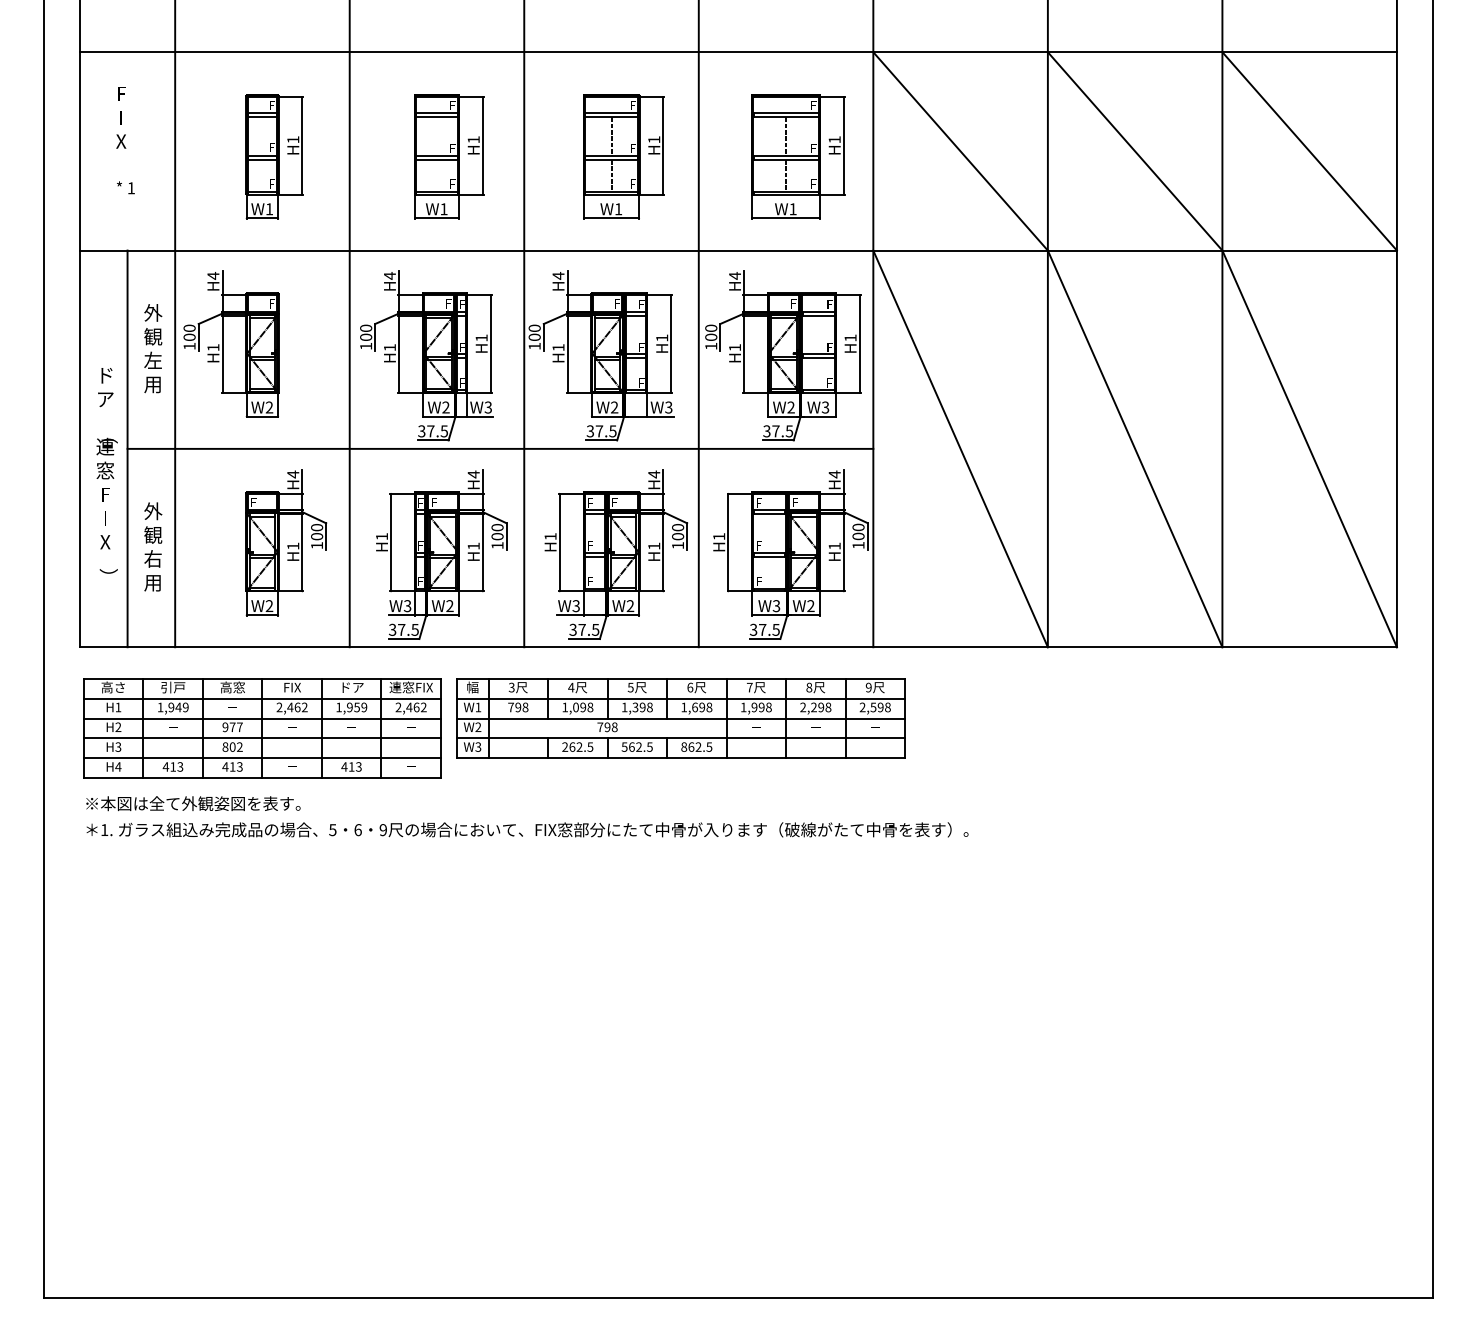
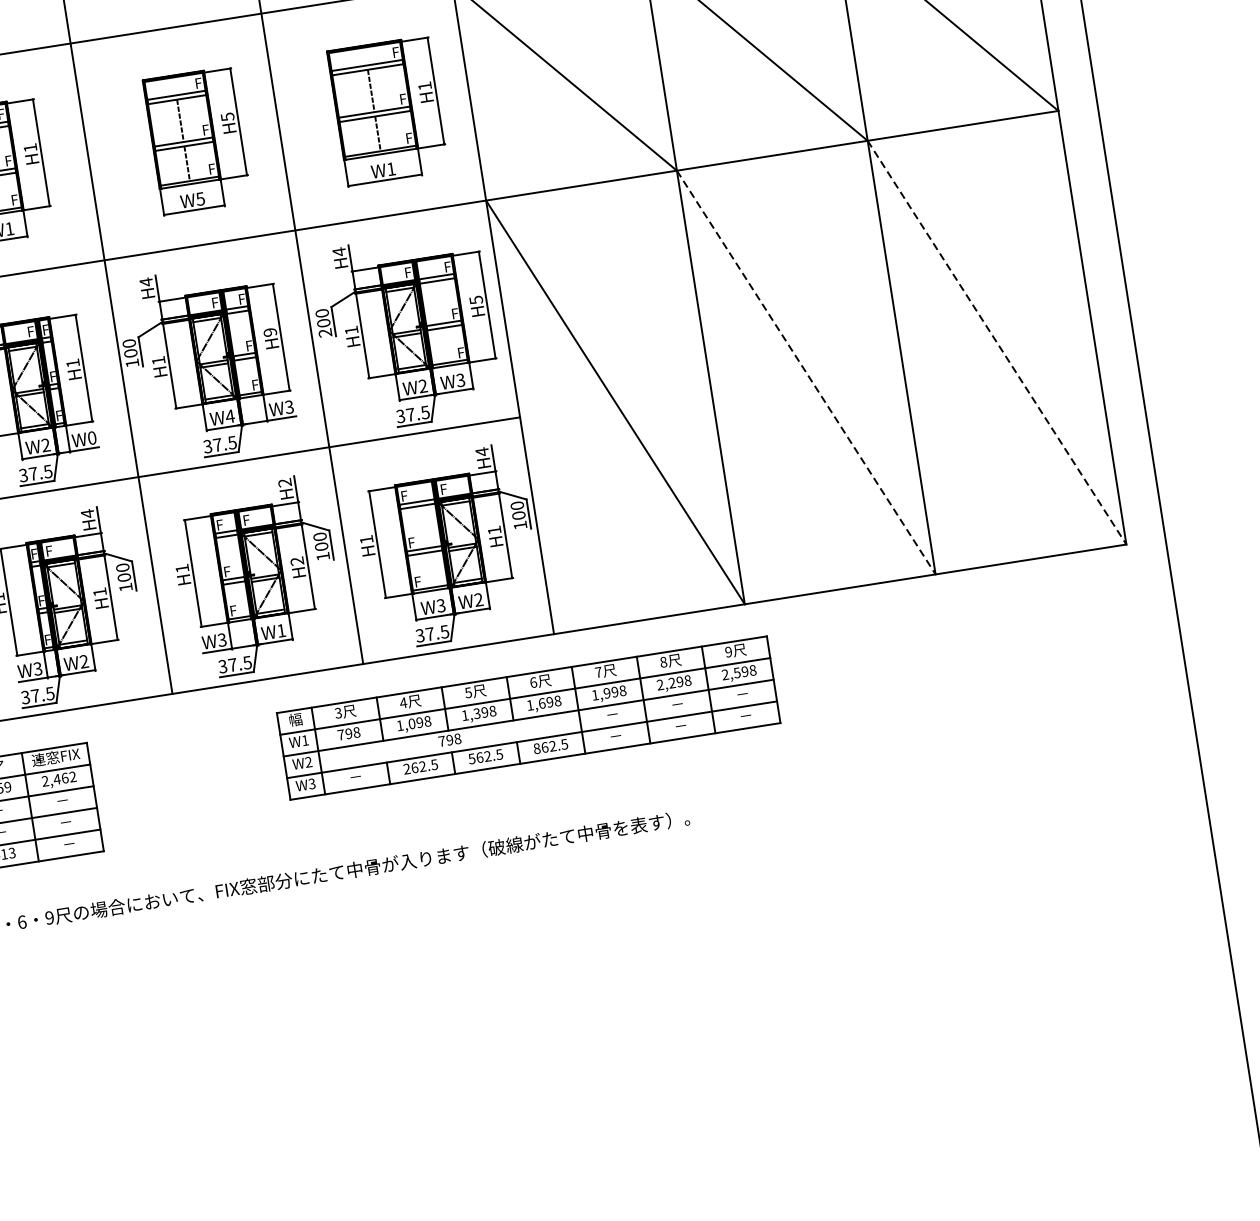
text: (654, 139) -> (227, 116), H1 -> H5
text: (618, 209) -> (200, 199), W1 -> W5
text: (662, 337) -> (270, 331), H1 -> H9
text: (850, 337) -> (476, 299), H1 -> H5
text: (711, 346) -> (325, 333), 100 -> 200
text: (488, 407) -> (92, 438), W3 -> W0
text: (614, 407) -> (230, 416), W2 -> W4
line: (1135, 448) -> (806, 372), solid -> dashed
line: (1309, 448) -> (996, 342), solid -> dashed
text: (654, 474) -> (285, 482), H4 -> H2
text: (654, 545) -> (297, 560), H1 -> H2
text: (630, 605) -> (281, 630), W2 -> W1
part: (680, 718) -> (528, 718), moved

